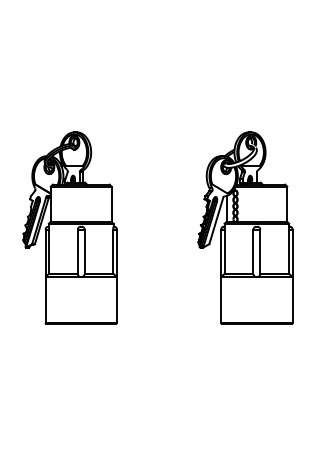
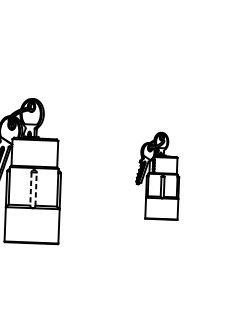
part: (245, 227) -> (157, 175), size x0.6
line: (84, 251) -> (35, 189), solid -> dashed
line: (77, 252) -> (30, 189), solid -> dashed

